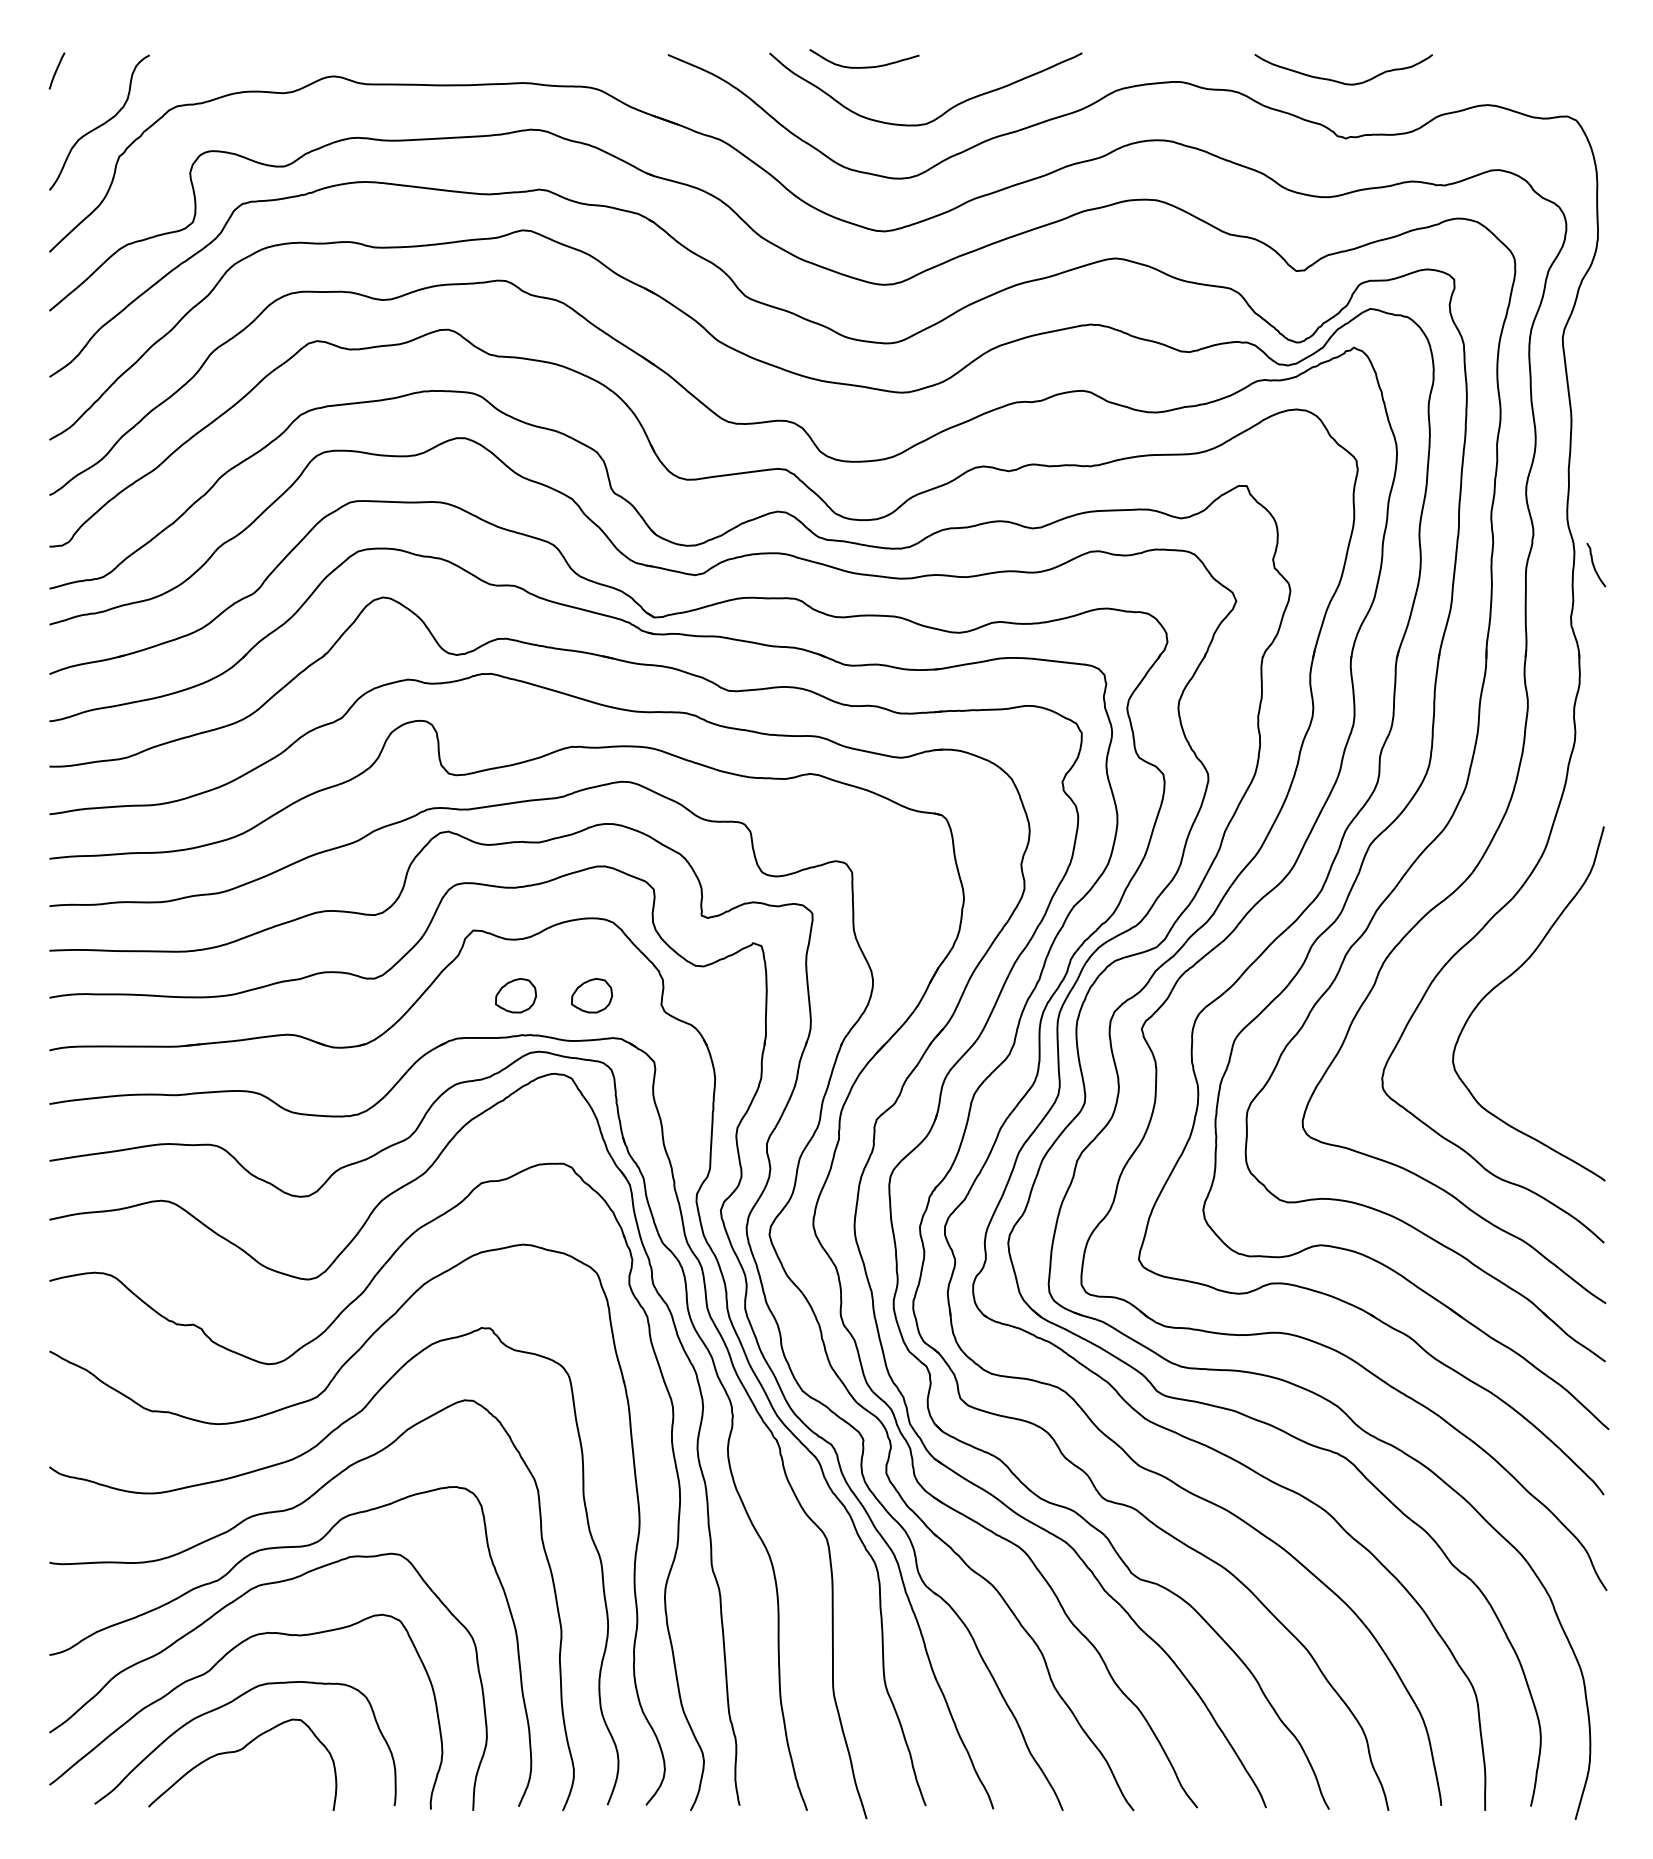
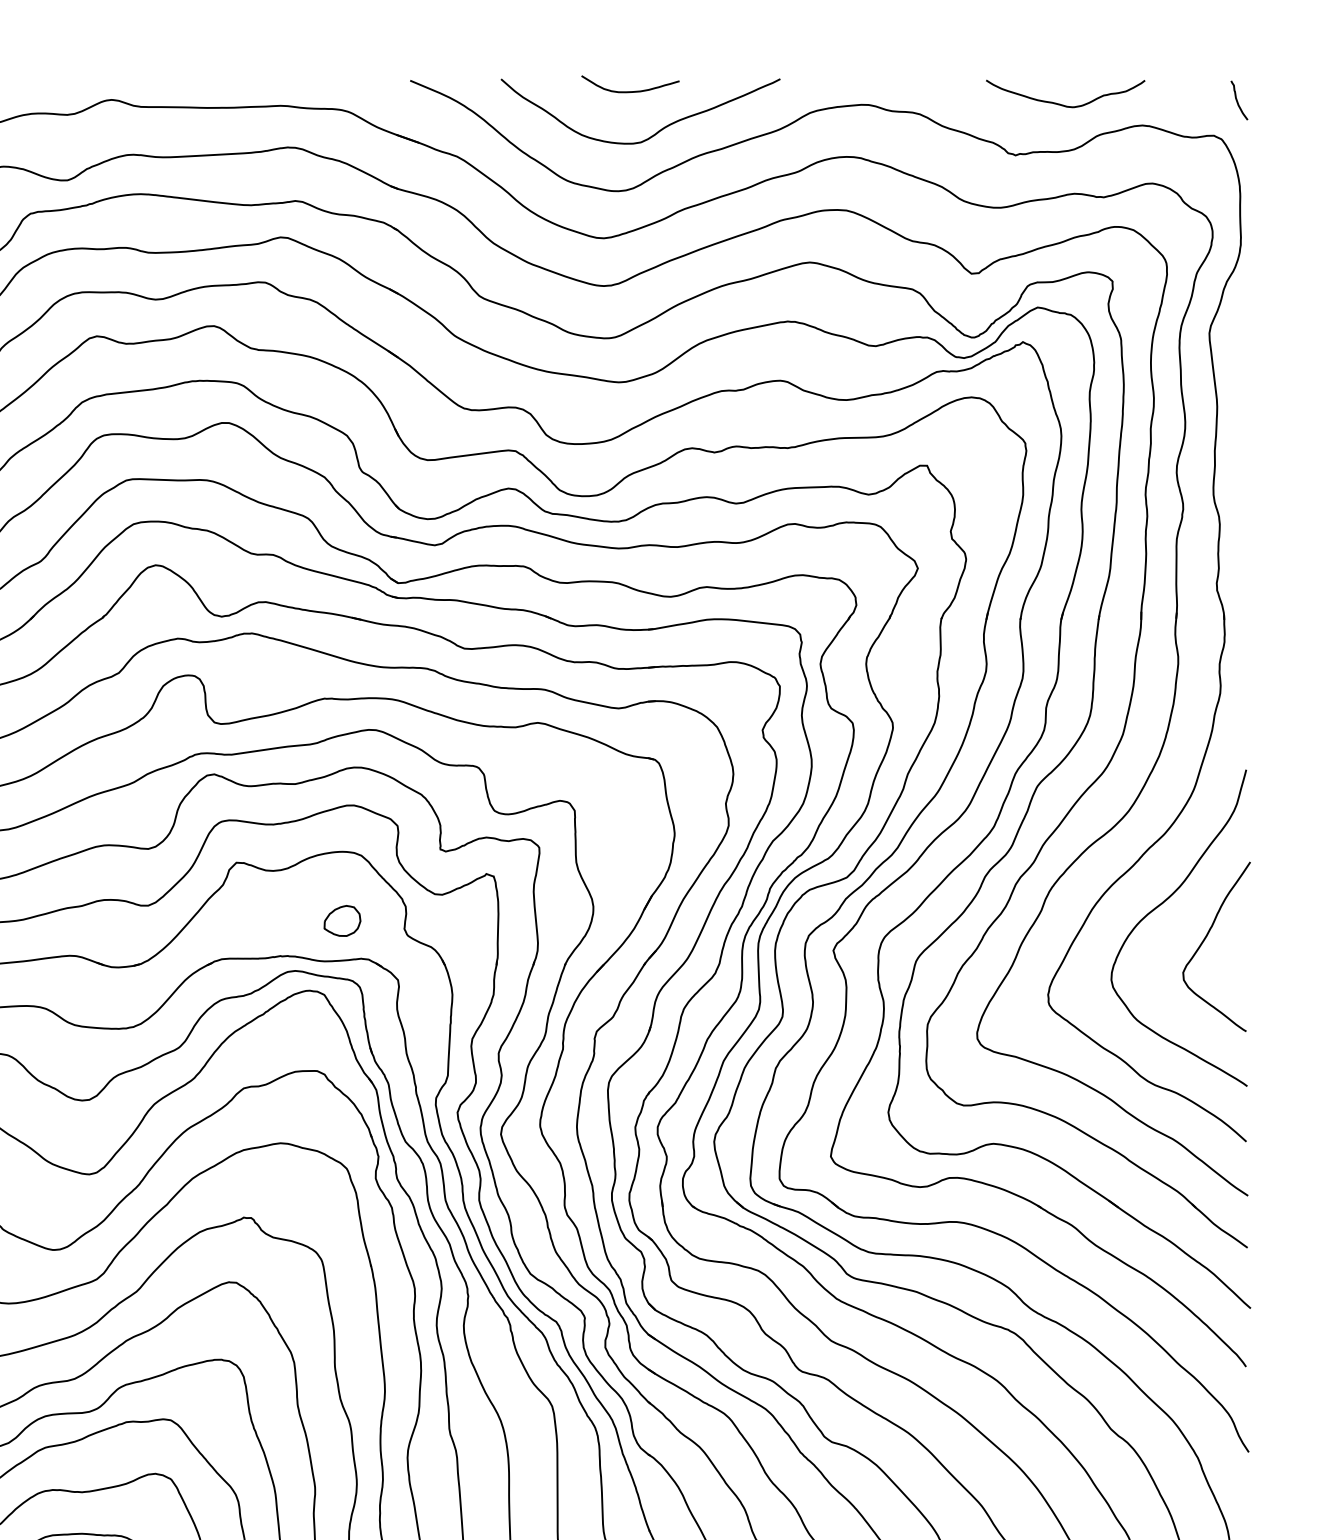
curve: (864, 66) -> (630, 91), moved
curve: (1340, 81) -> (1062, 104), moved
curve: (1594, 565) -> (1237, 100), moved
part: (516, 995) -> (275, 920), removed
curve: (1558, 1016) -> (1205, 939), added

